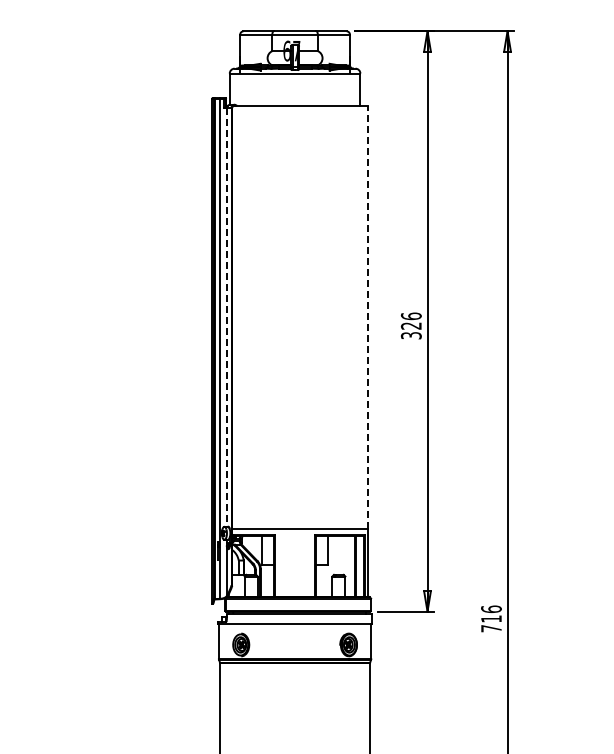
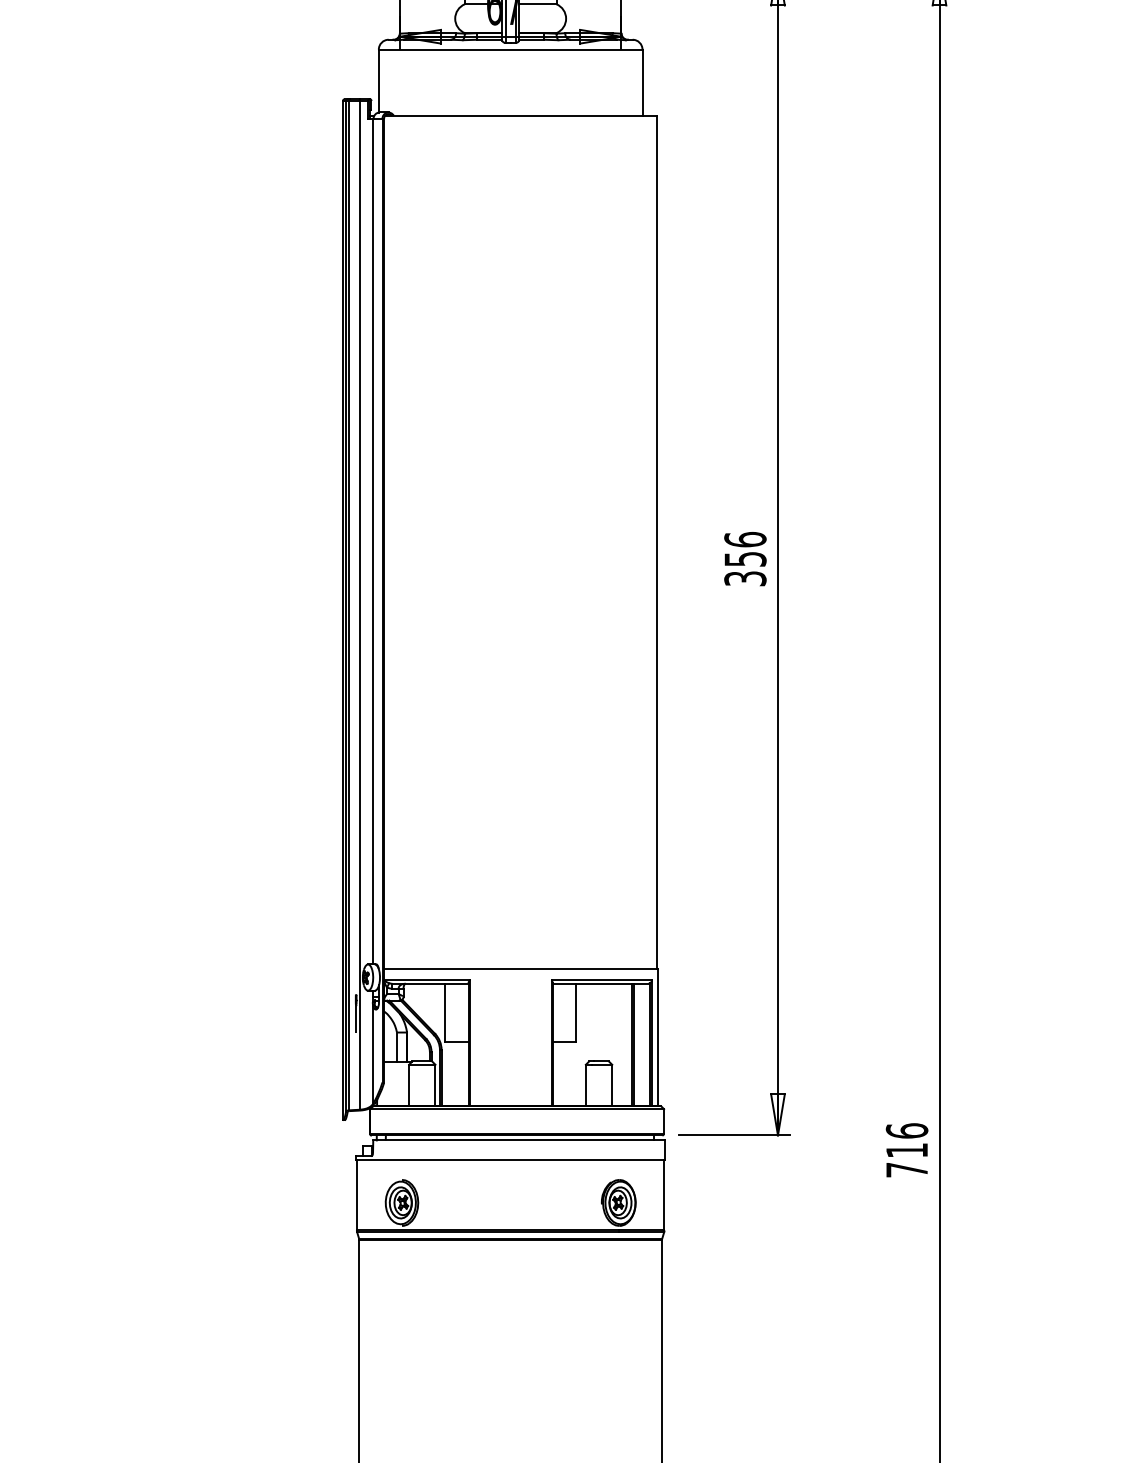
line: (226, 317) -> (372, 541), dashed -> solid
line: (367, 317) -> (656, 541), dashed -> solid
text: (410, 325) -> (743, 558), 326 -> 356

